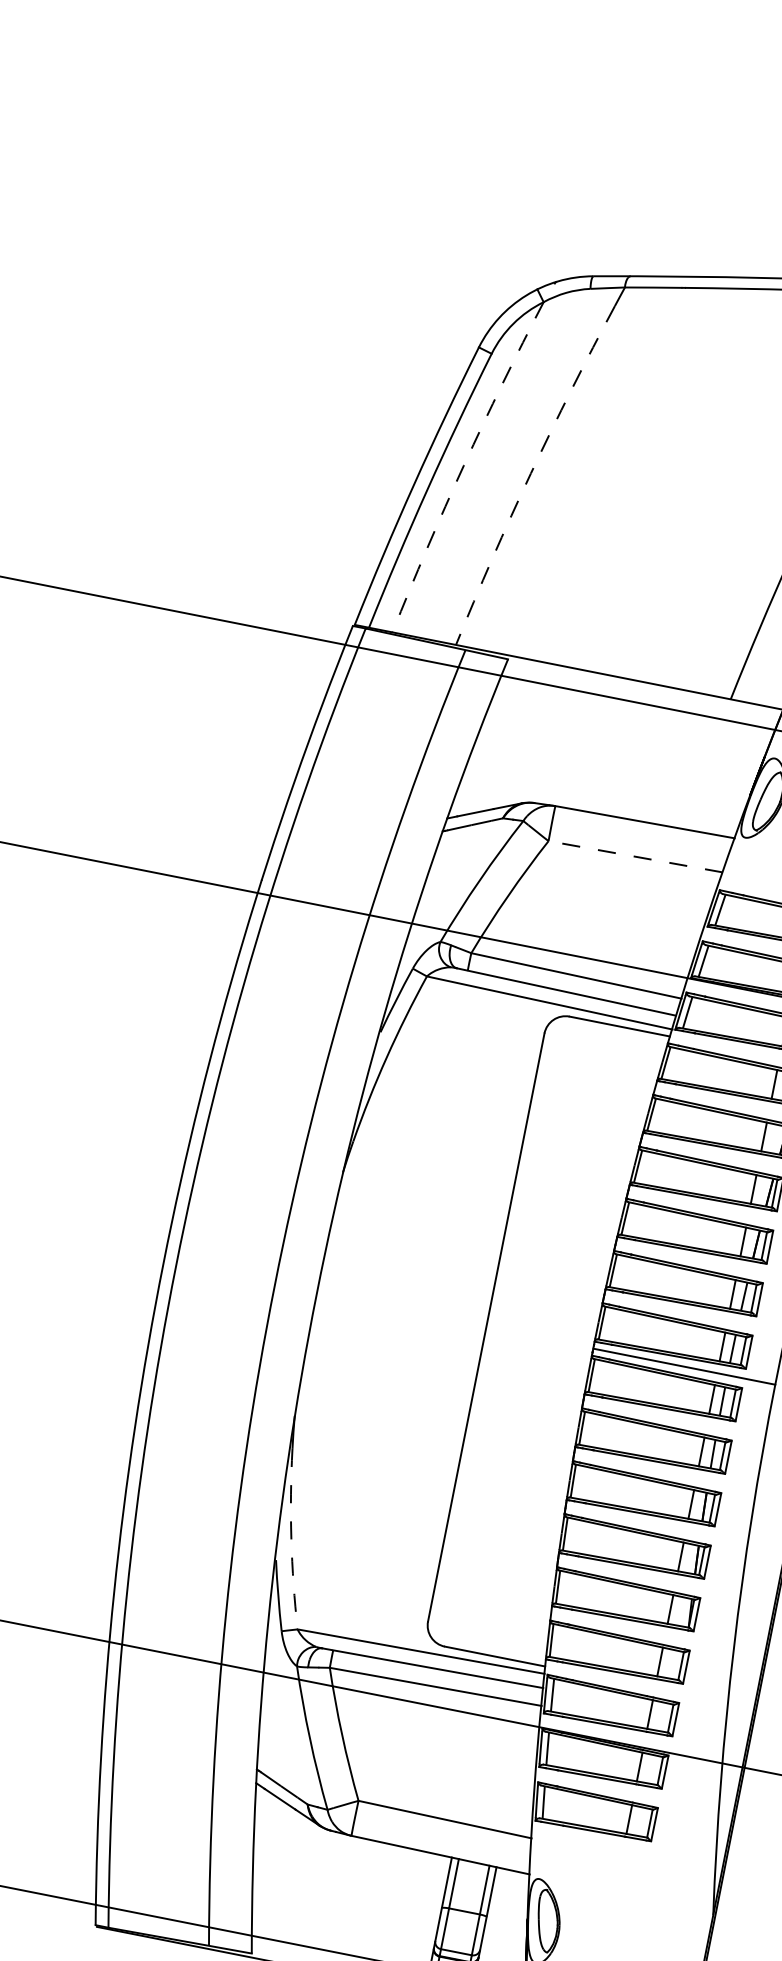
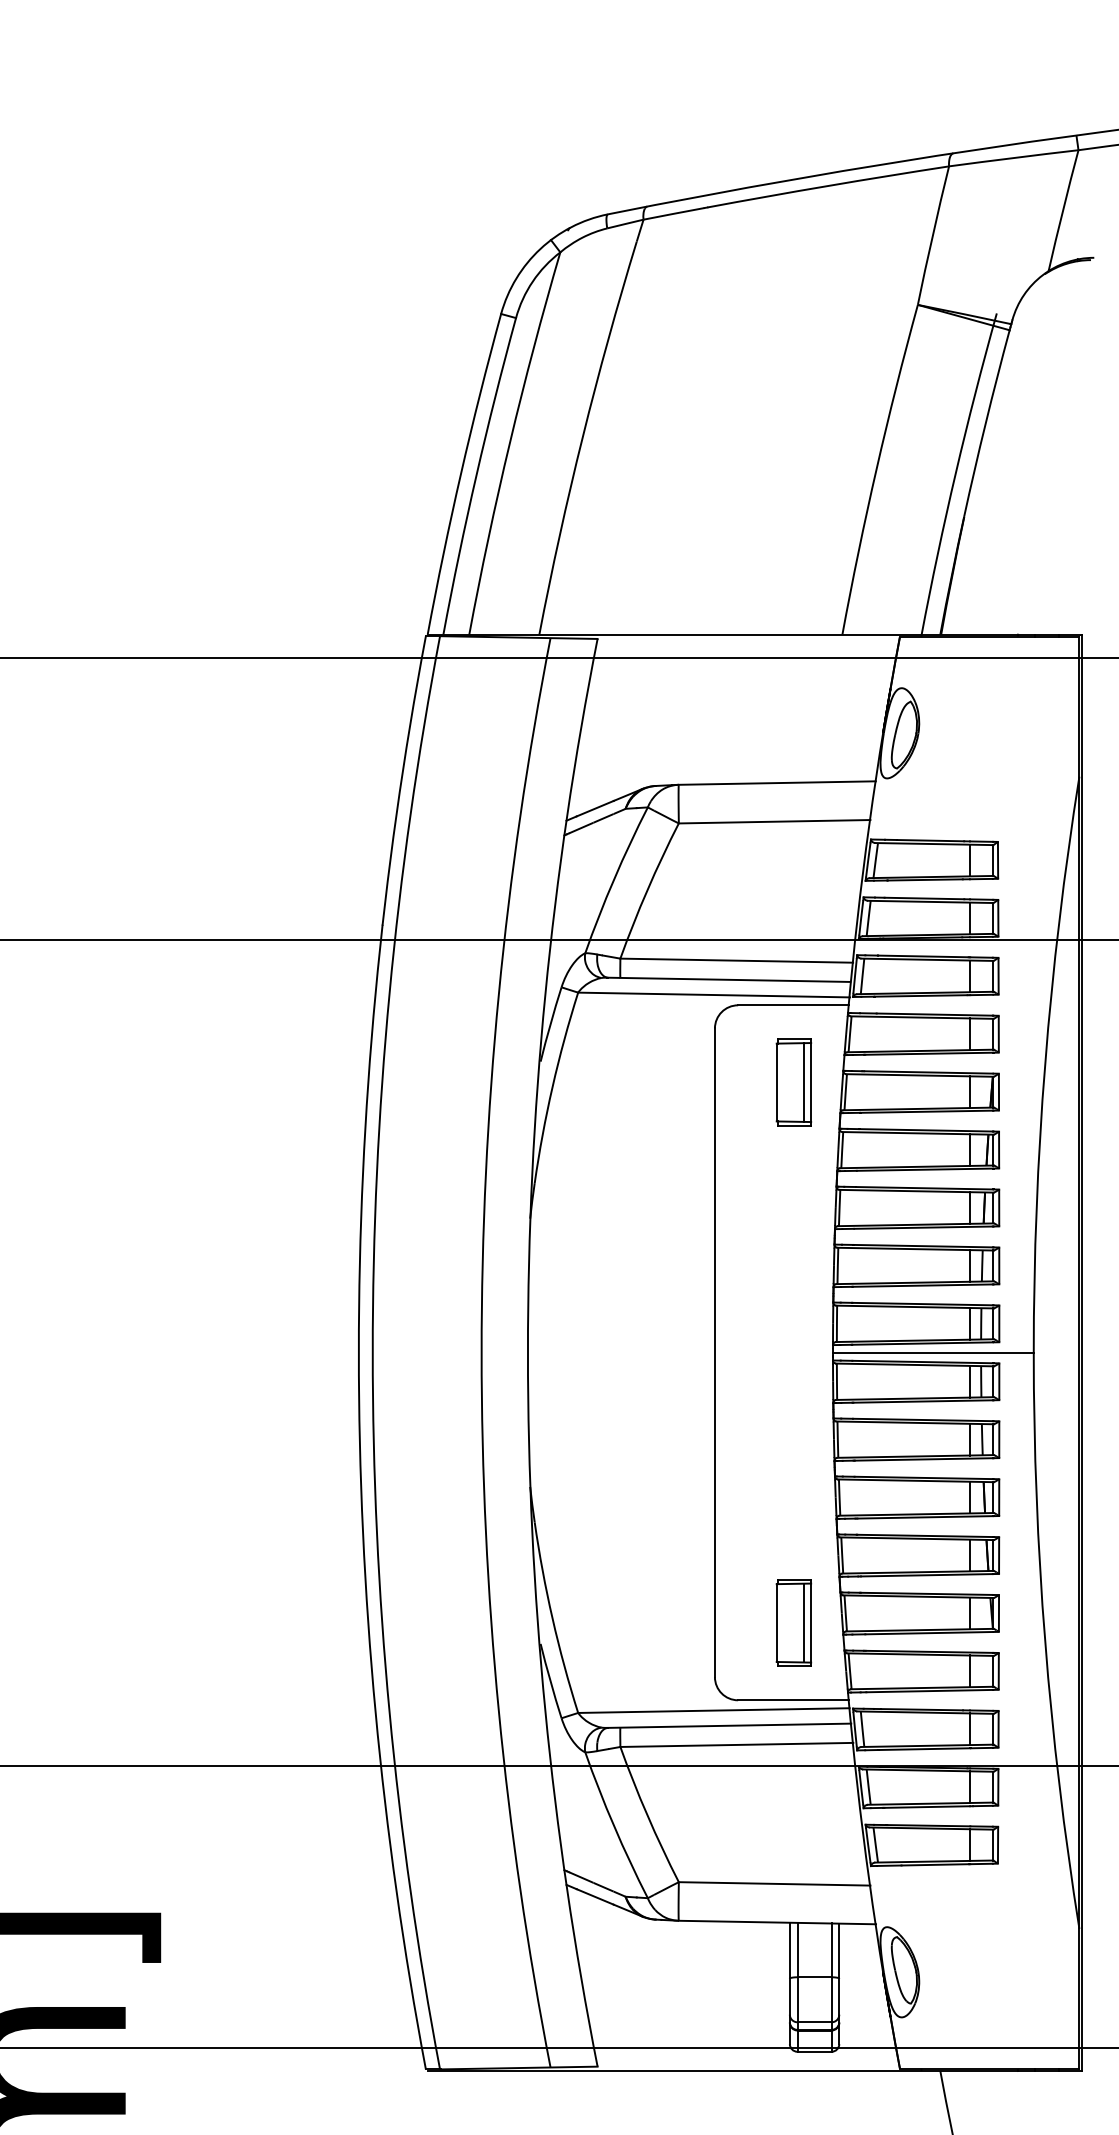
arc: (464, 465) -> (510, 442), dashed -> solid
arc: (530, 473) -> (582, 436), dashed -> solid
line: (635, 856) -> (774, 821), dashed -> solid
part: (606, 1096) -> (793, 1082), added
arc: (291, 1539) -> (552, 1618), dashed -> solid
part: (509, 1586) -> (793, 1622), added

